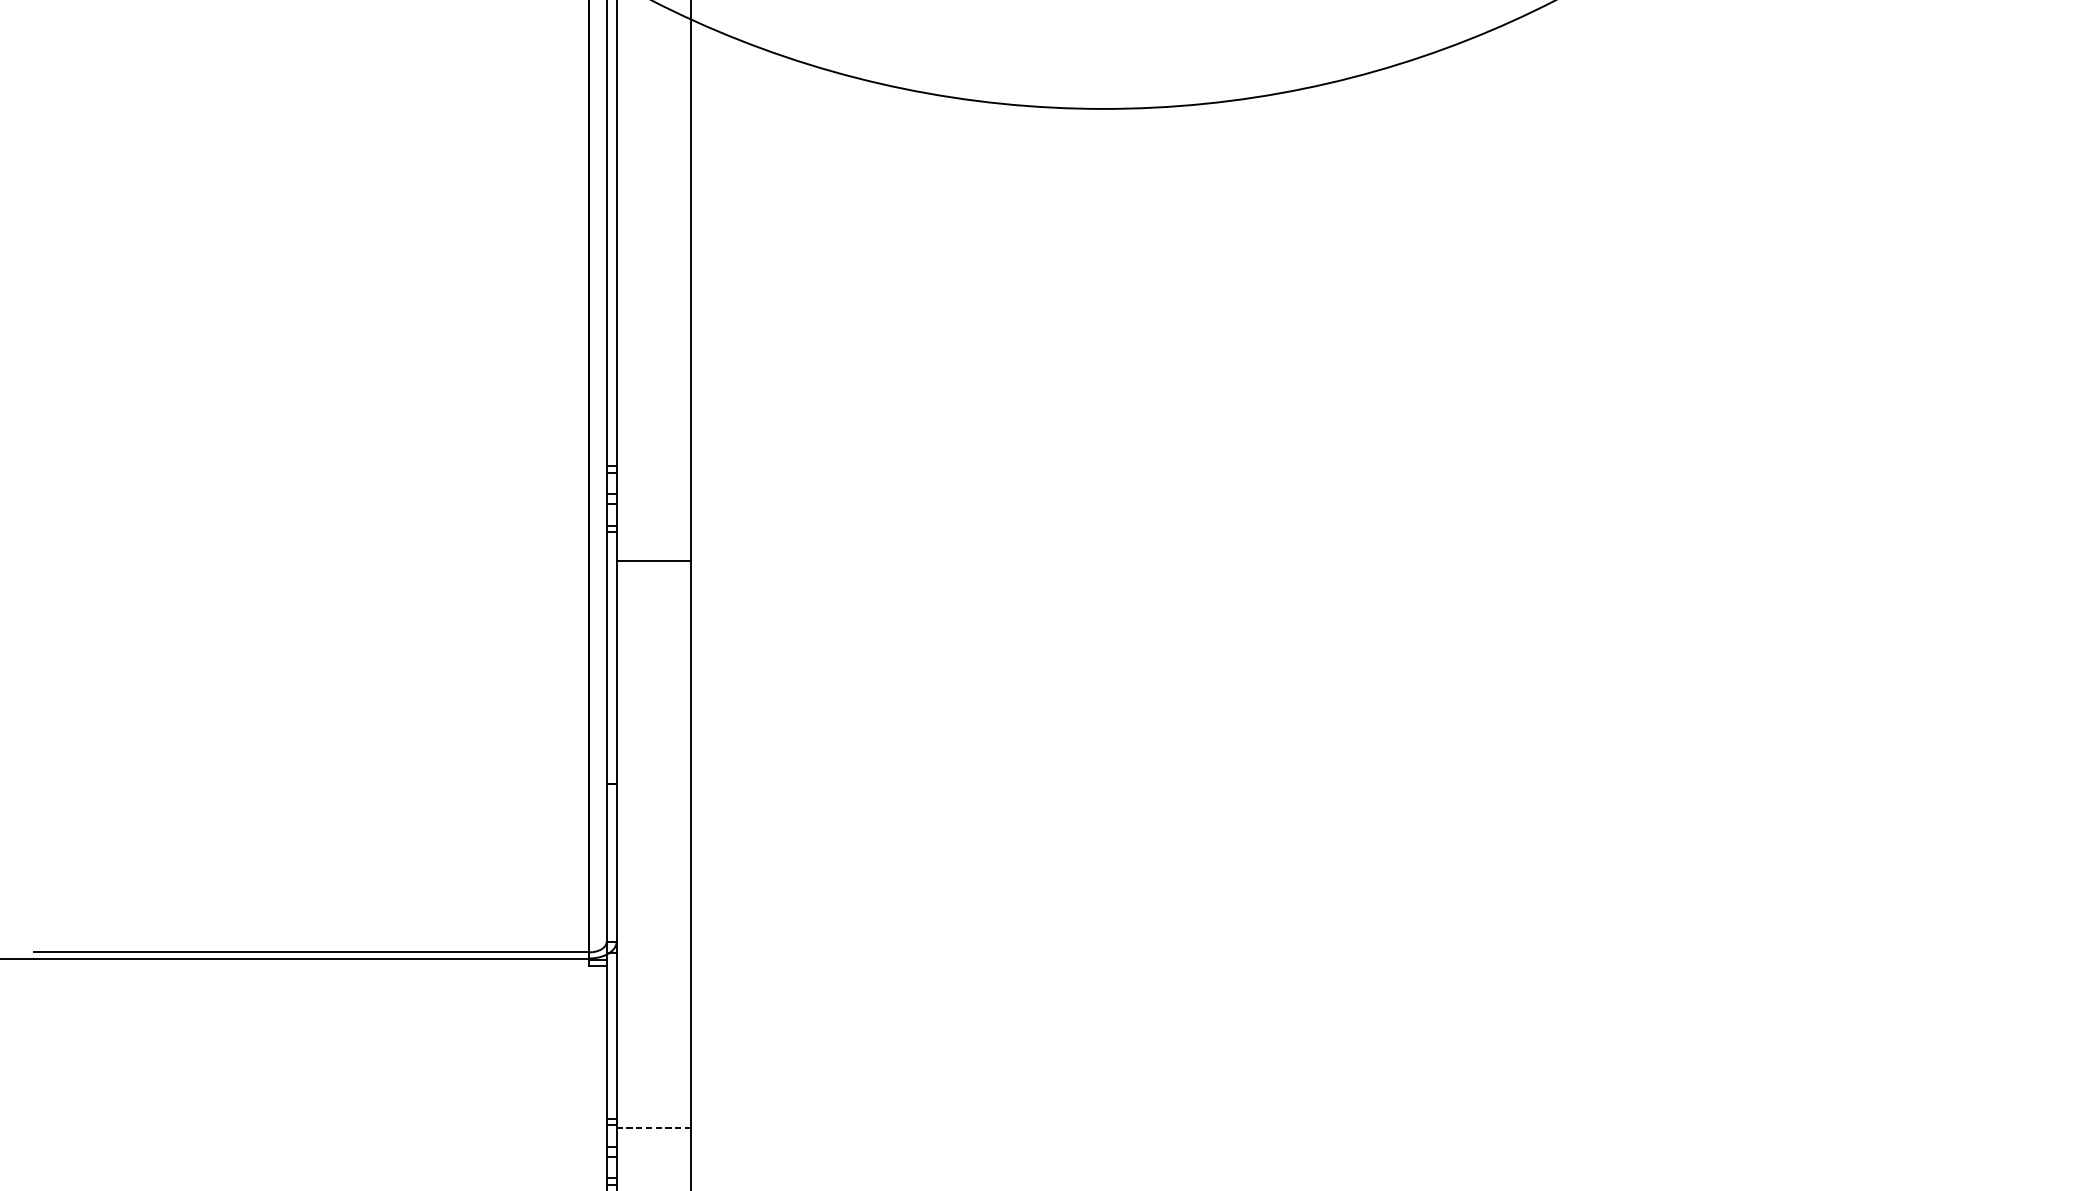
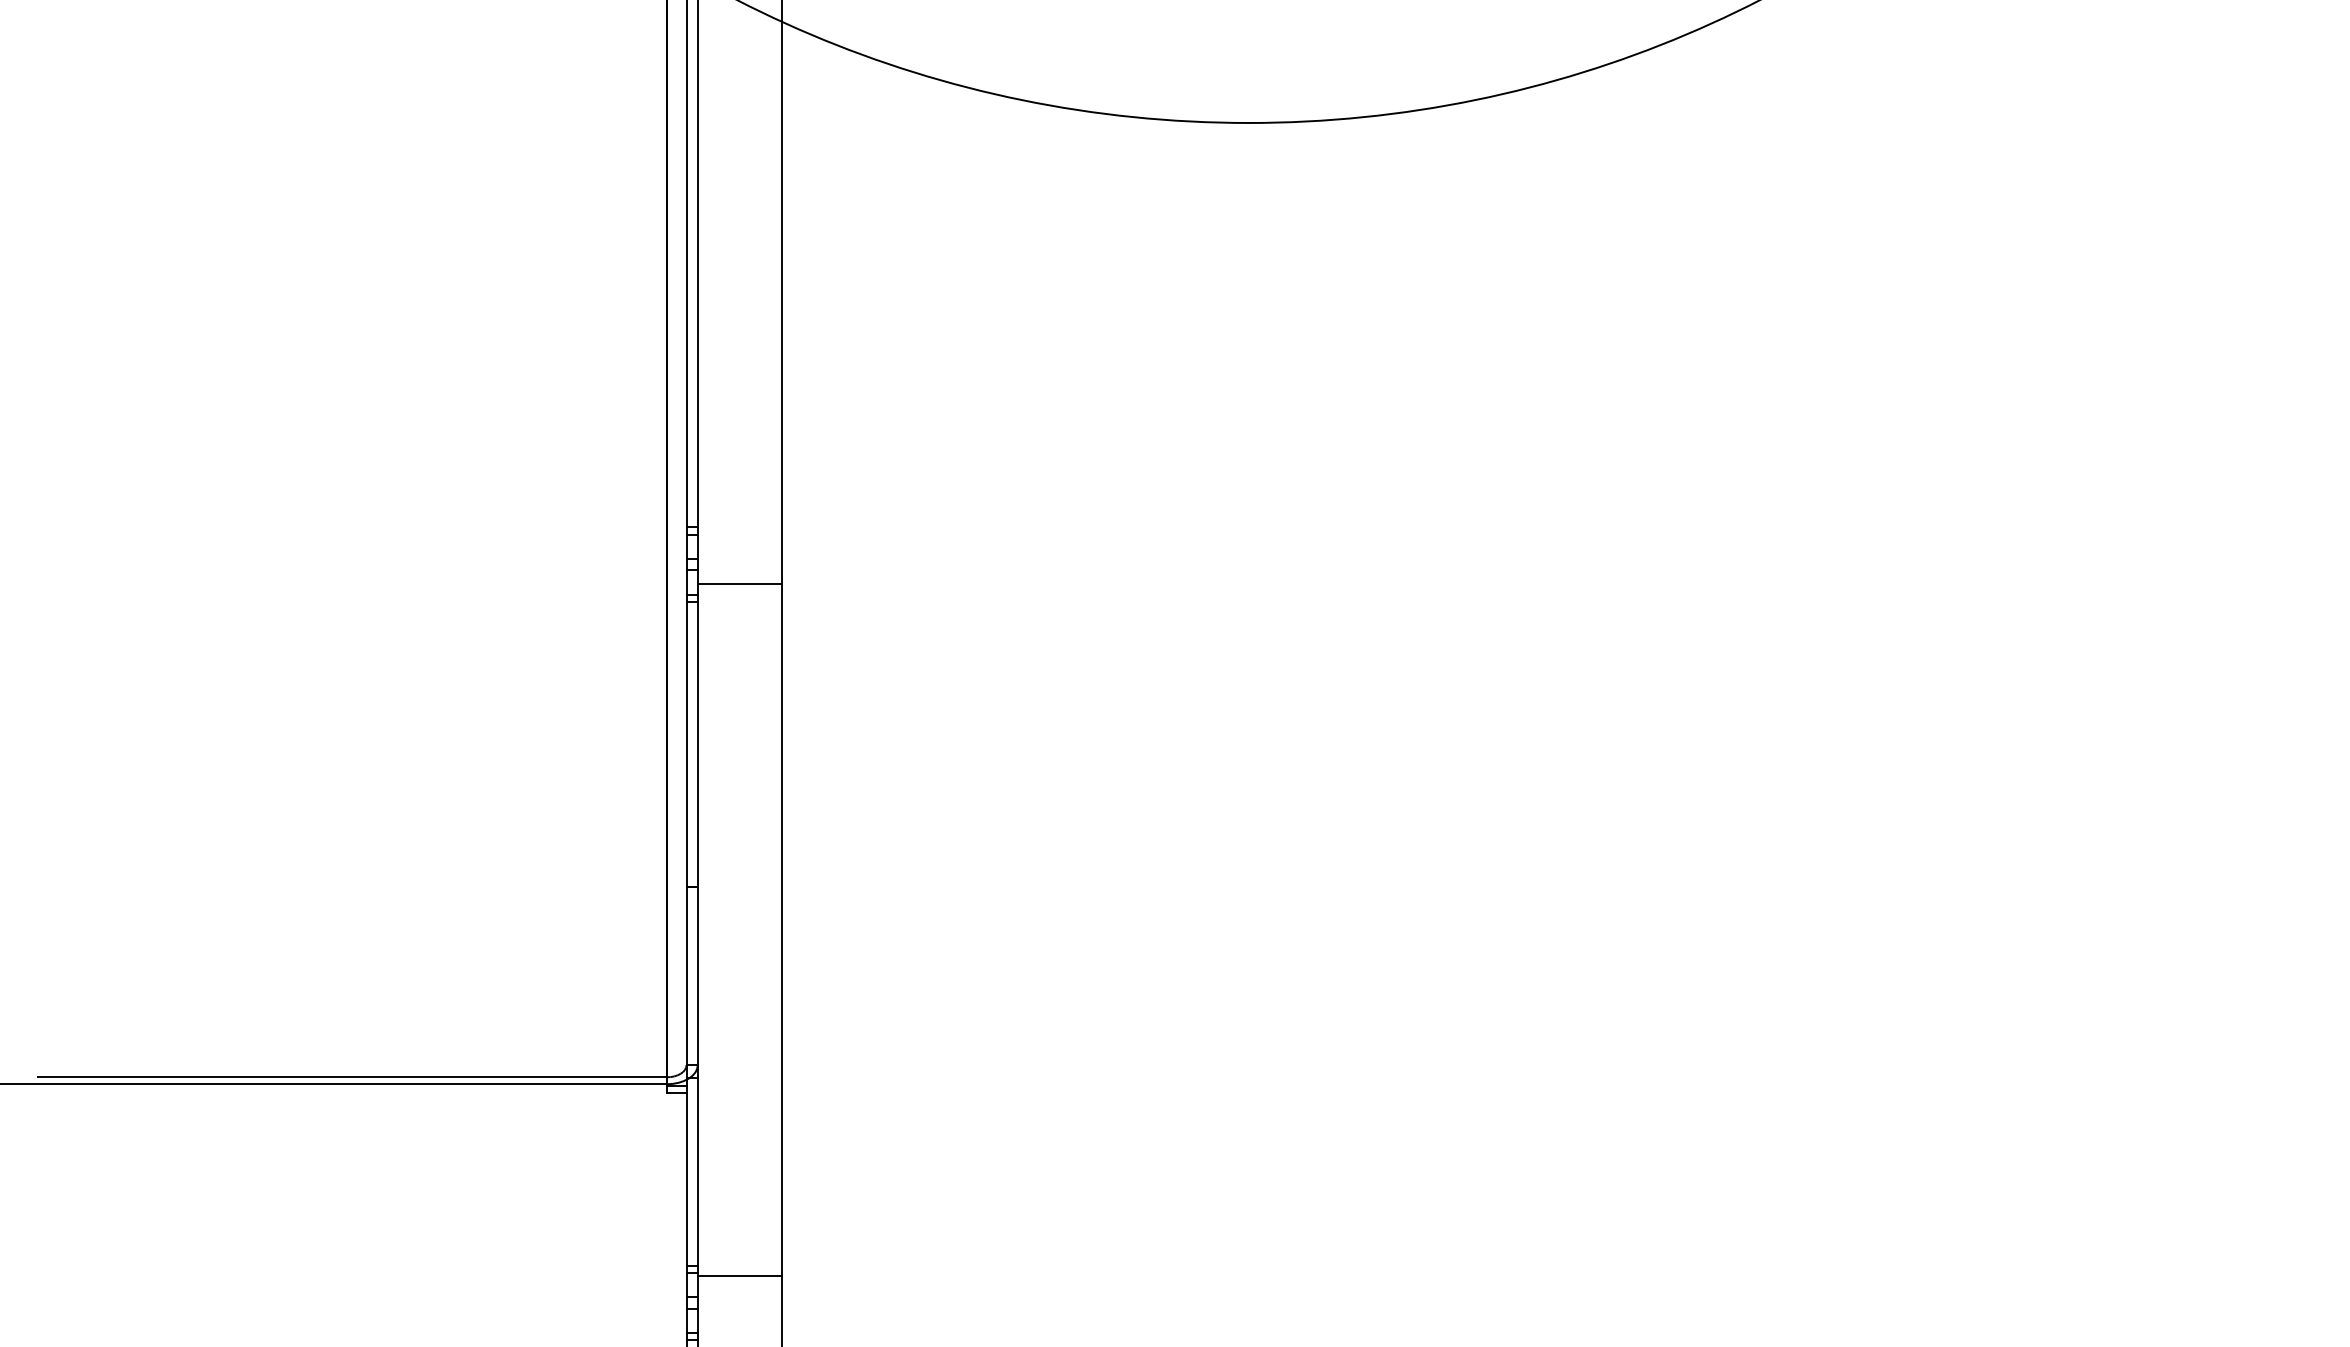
line: (653, 561) -> (739, 583), moved
line: (654, 1128) -> (740, 1276), dashed -> solid

